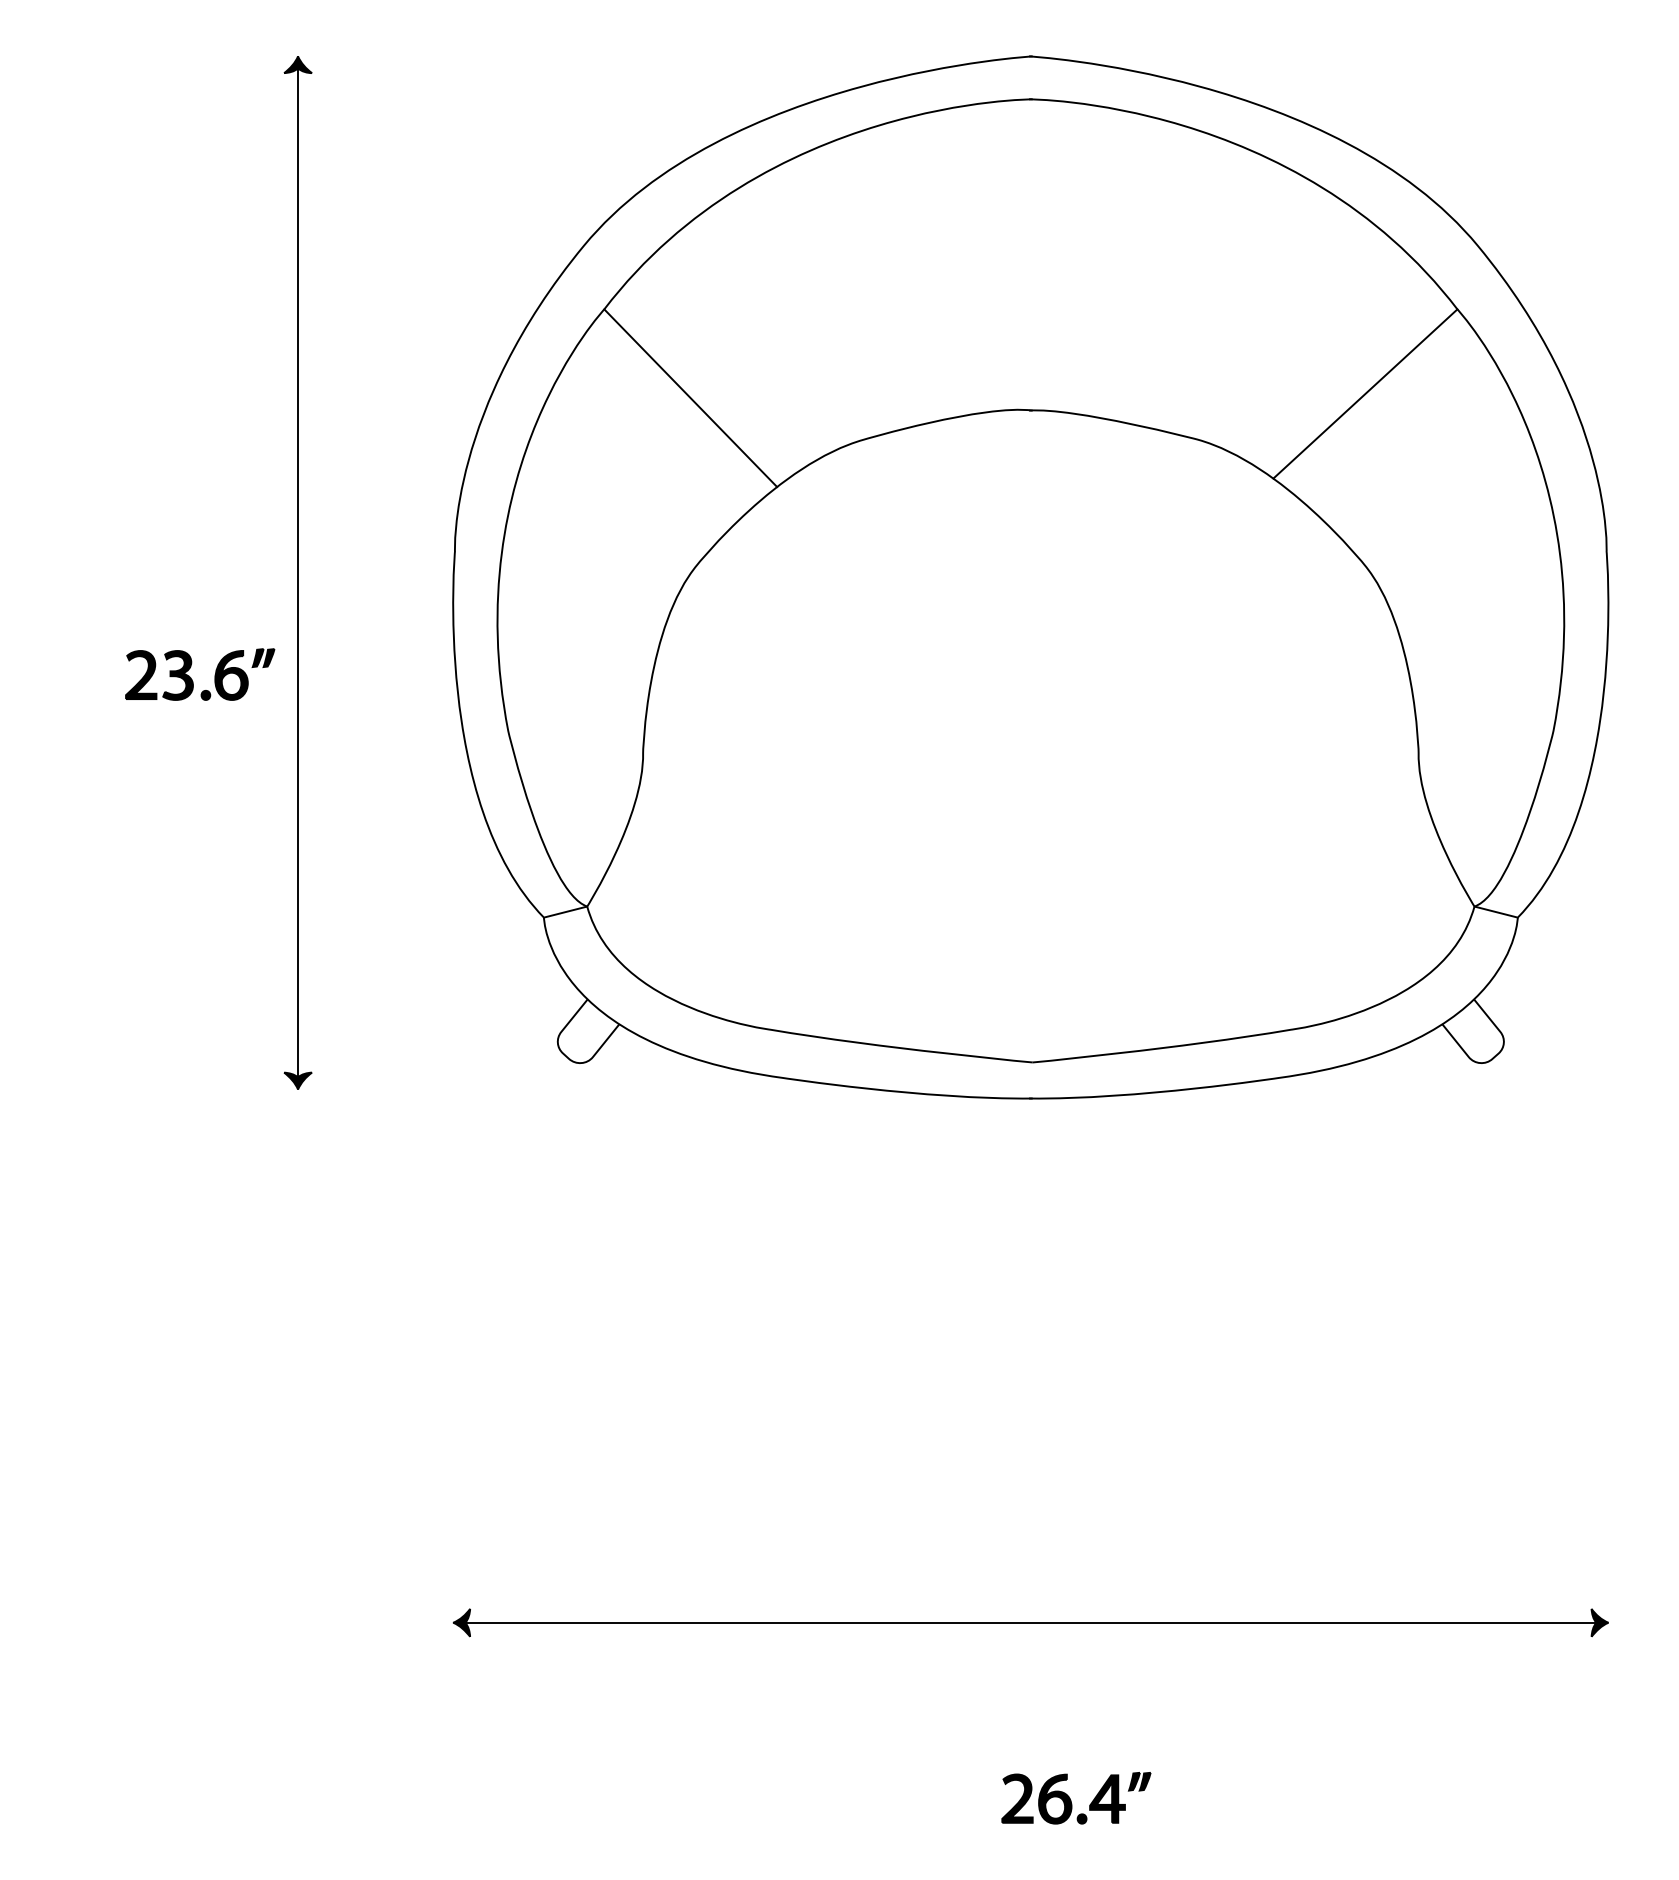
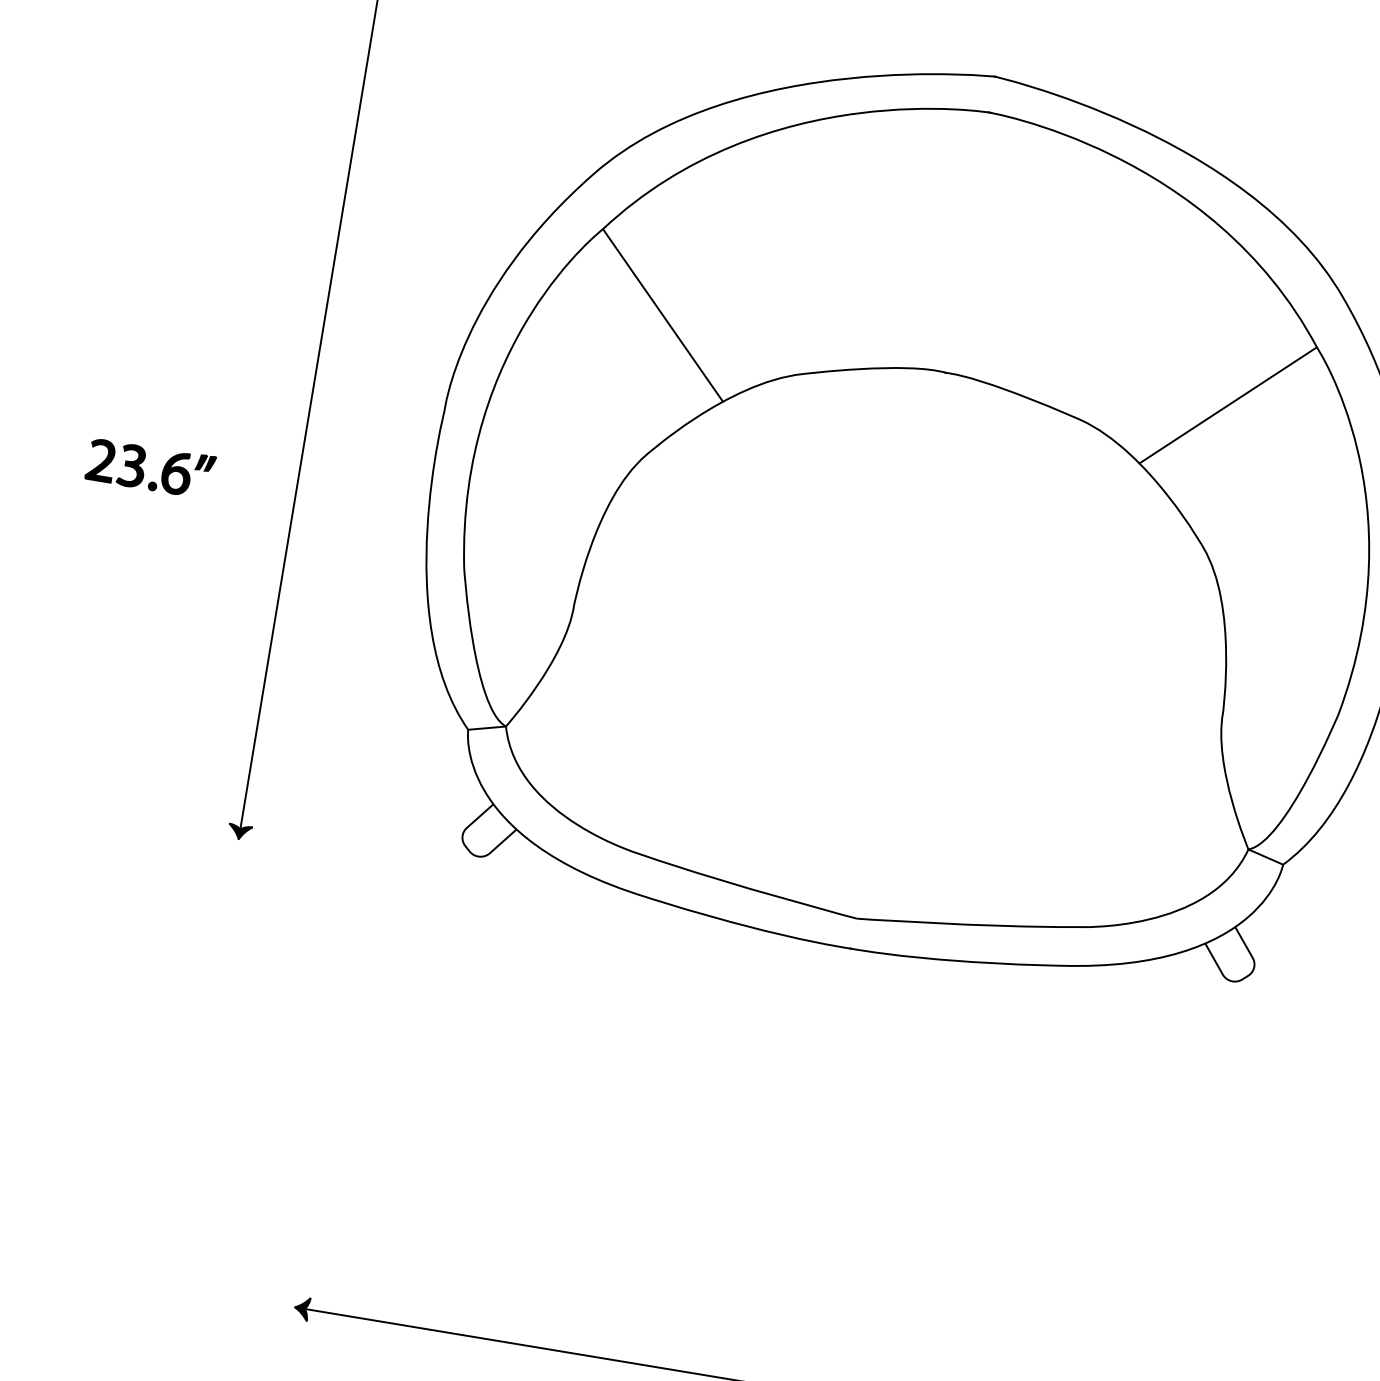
part: (192, 679) -> (143, 471), moved

